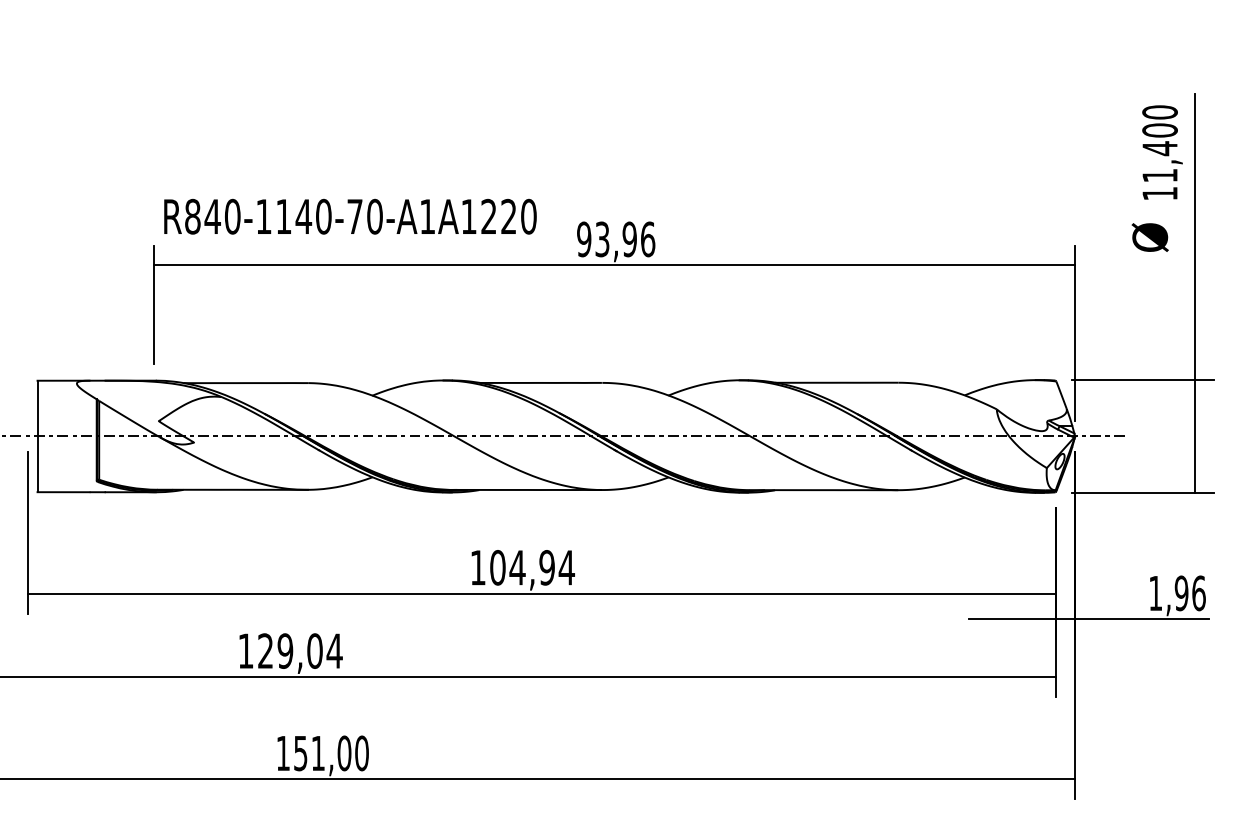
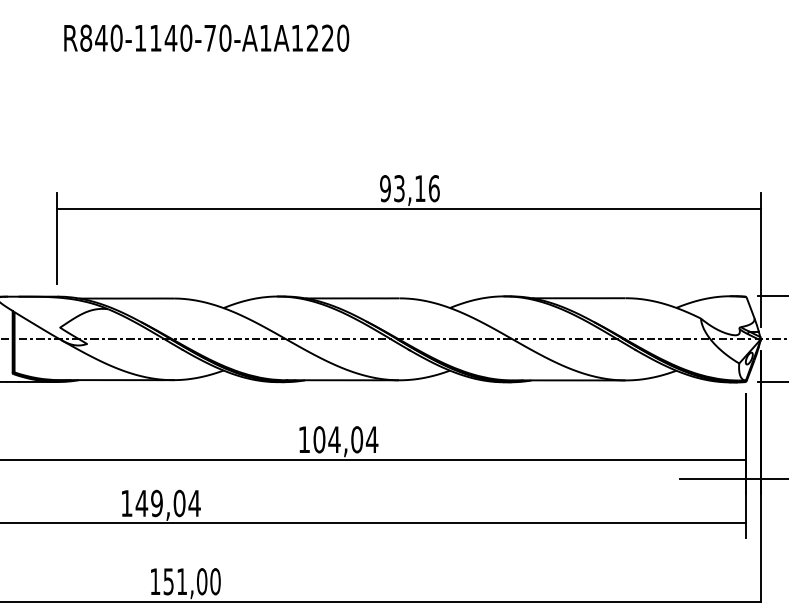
text: (350, 216) -> (206, 38), moved
text: (629, 239) -> (420, 188), 93,96 -> 93,16
text: (546, 567) -> (356, 439), 104,94 -> 104,04
text: (265, 650) -> (141, 503), 129,04 -> 149,04

